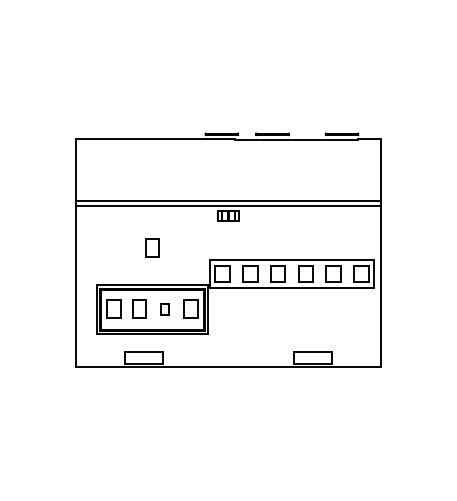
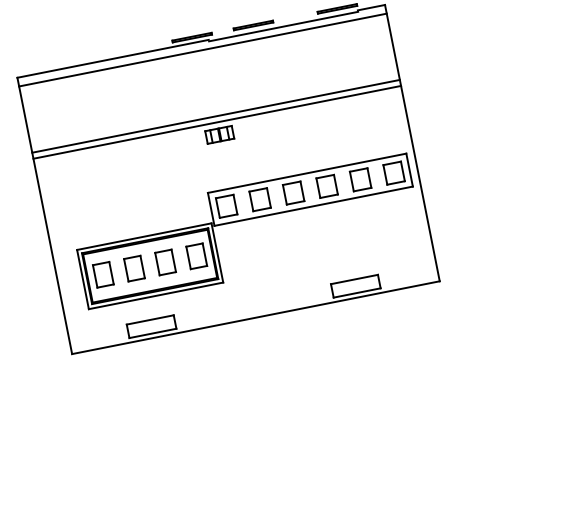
line: (228, 145) -> (202, 49), added
part: (152, 247) -> (135, 190), removed
part: (165, 308) -> (165, 261), size x1.67

